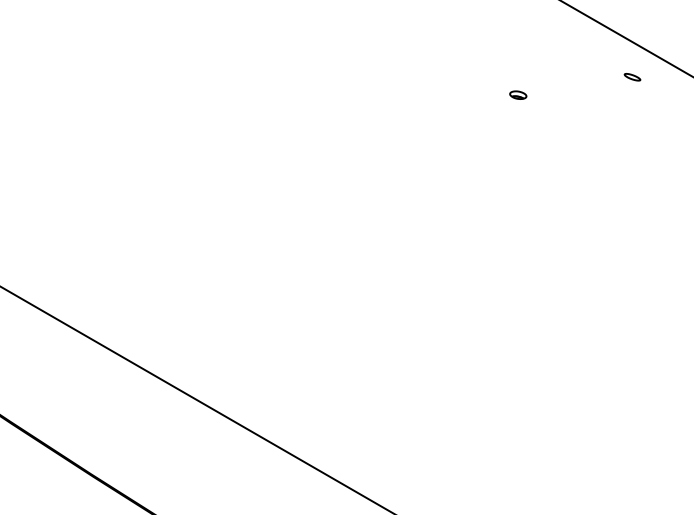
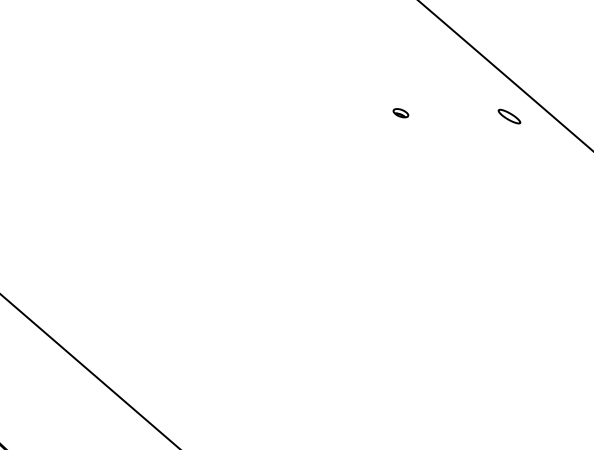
part: (632, 77) -> (509, 116), size x1.6

